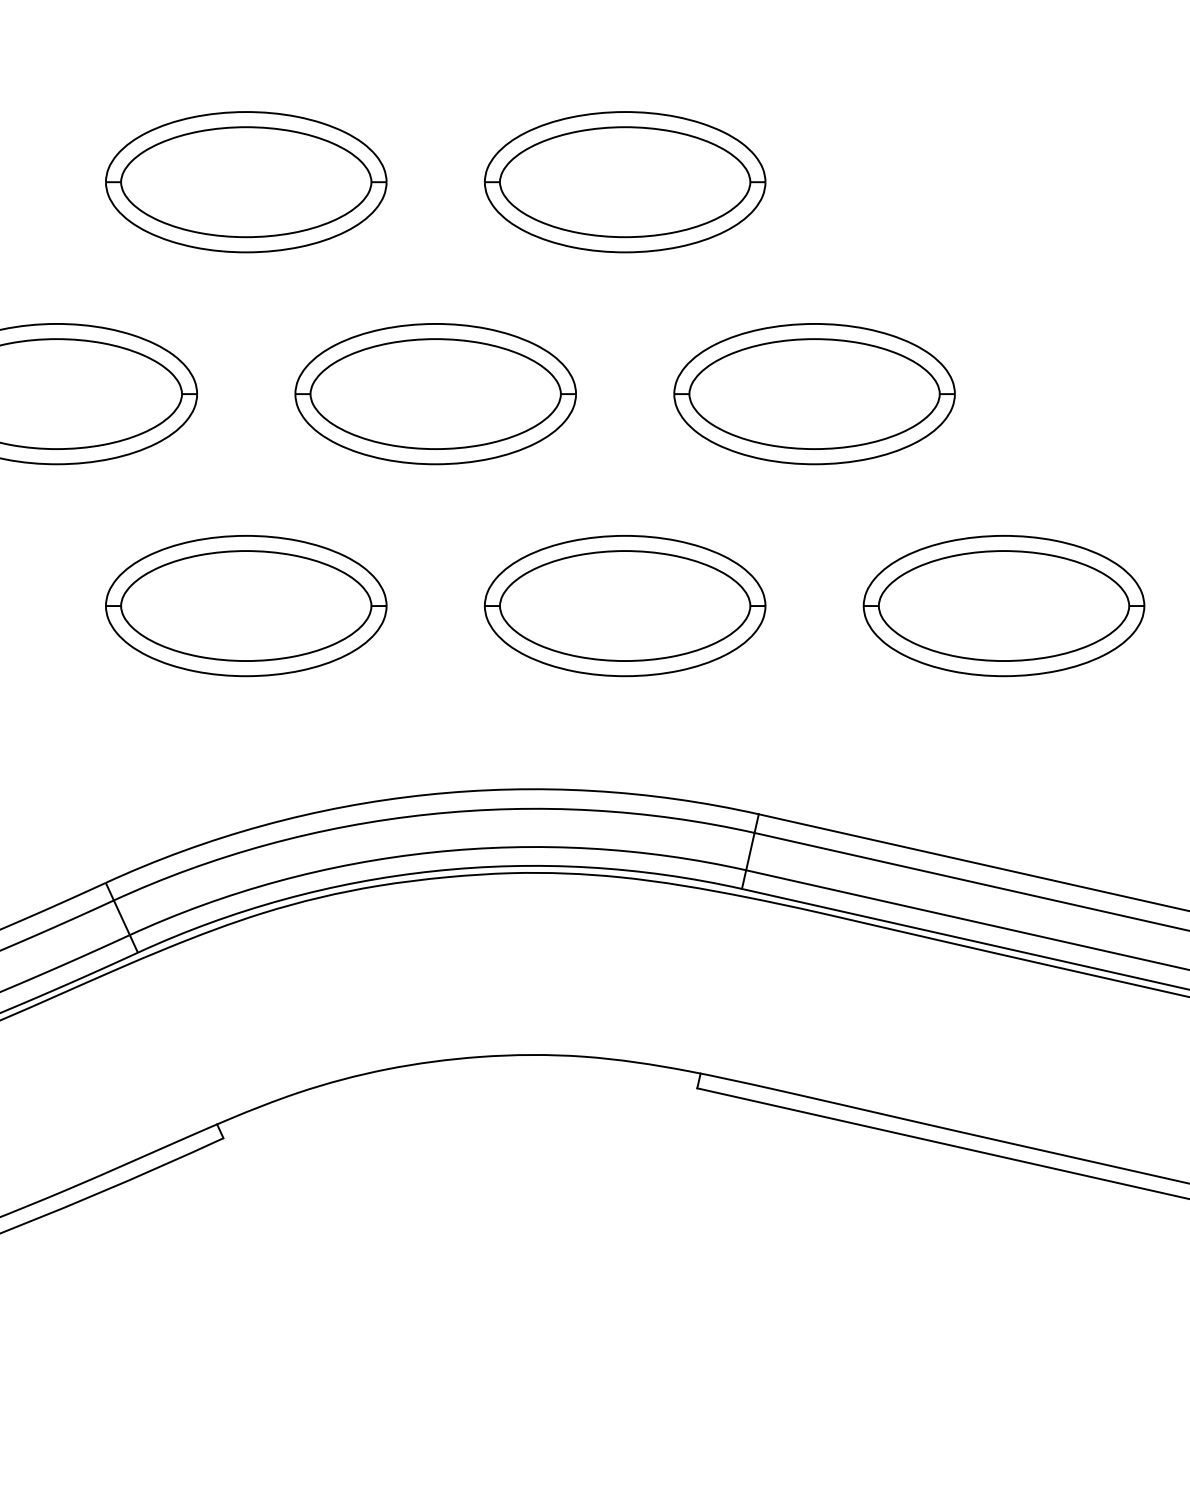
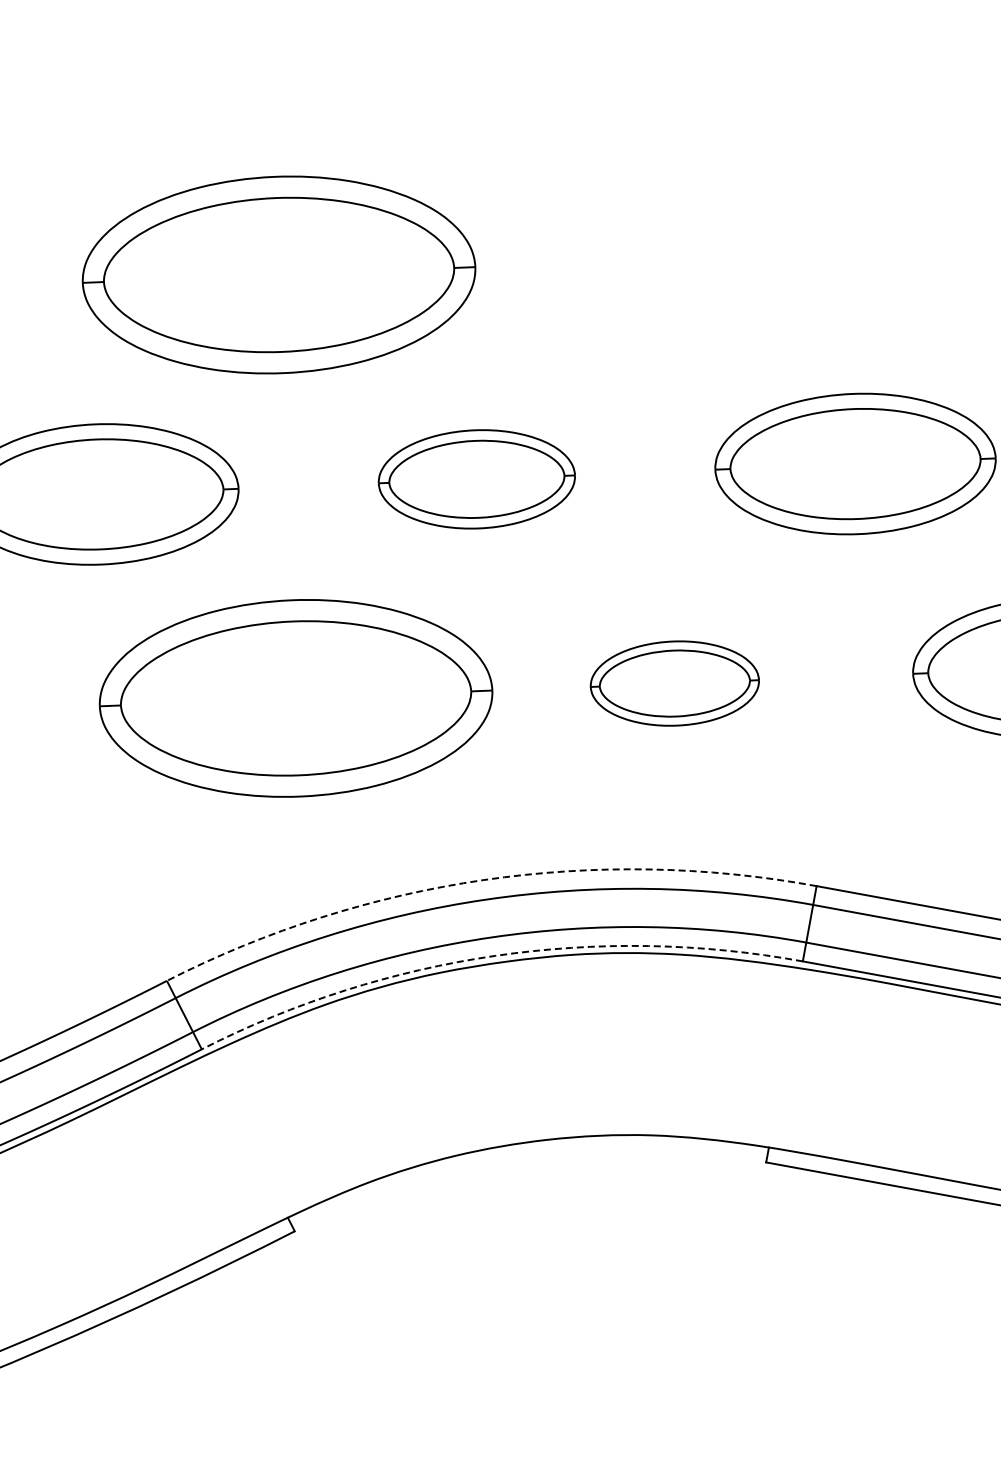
part: (246, 182) -> (279, 275), size x1.4
part: (625, 182) -> (658, 260), removed
part: (435, 394) -> (476, 479), size x0.7
part: (246, 606) -> (296, 699), size x1.4
part: (625, 606) -> (675, 683), size x0.6
arc: (426, 794) -> (483, 879), solid -> dashed
arc: (434, 871) -> (494, 956), solid -> dashed

